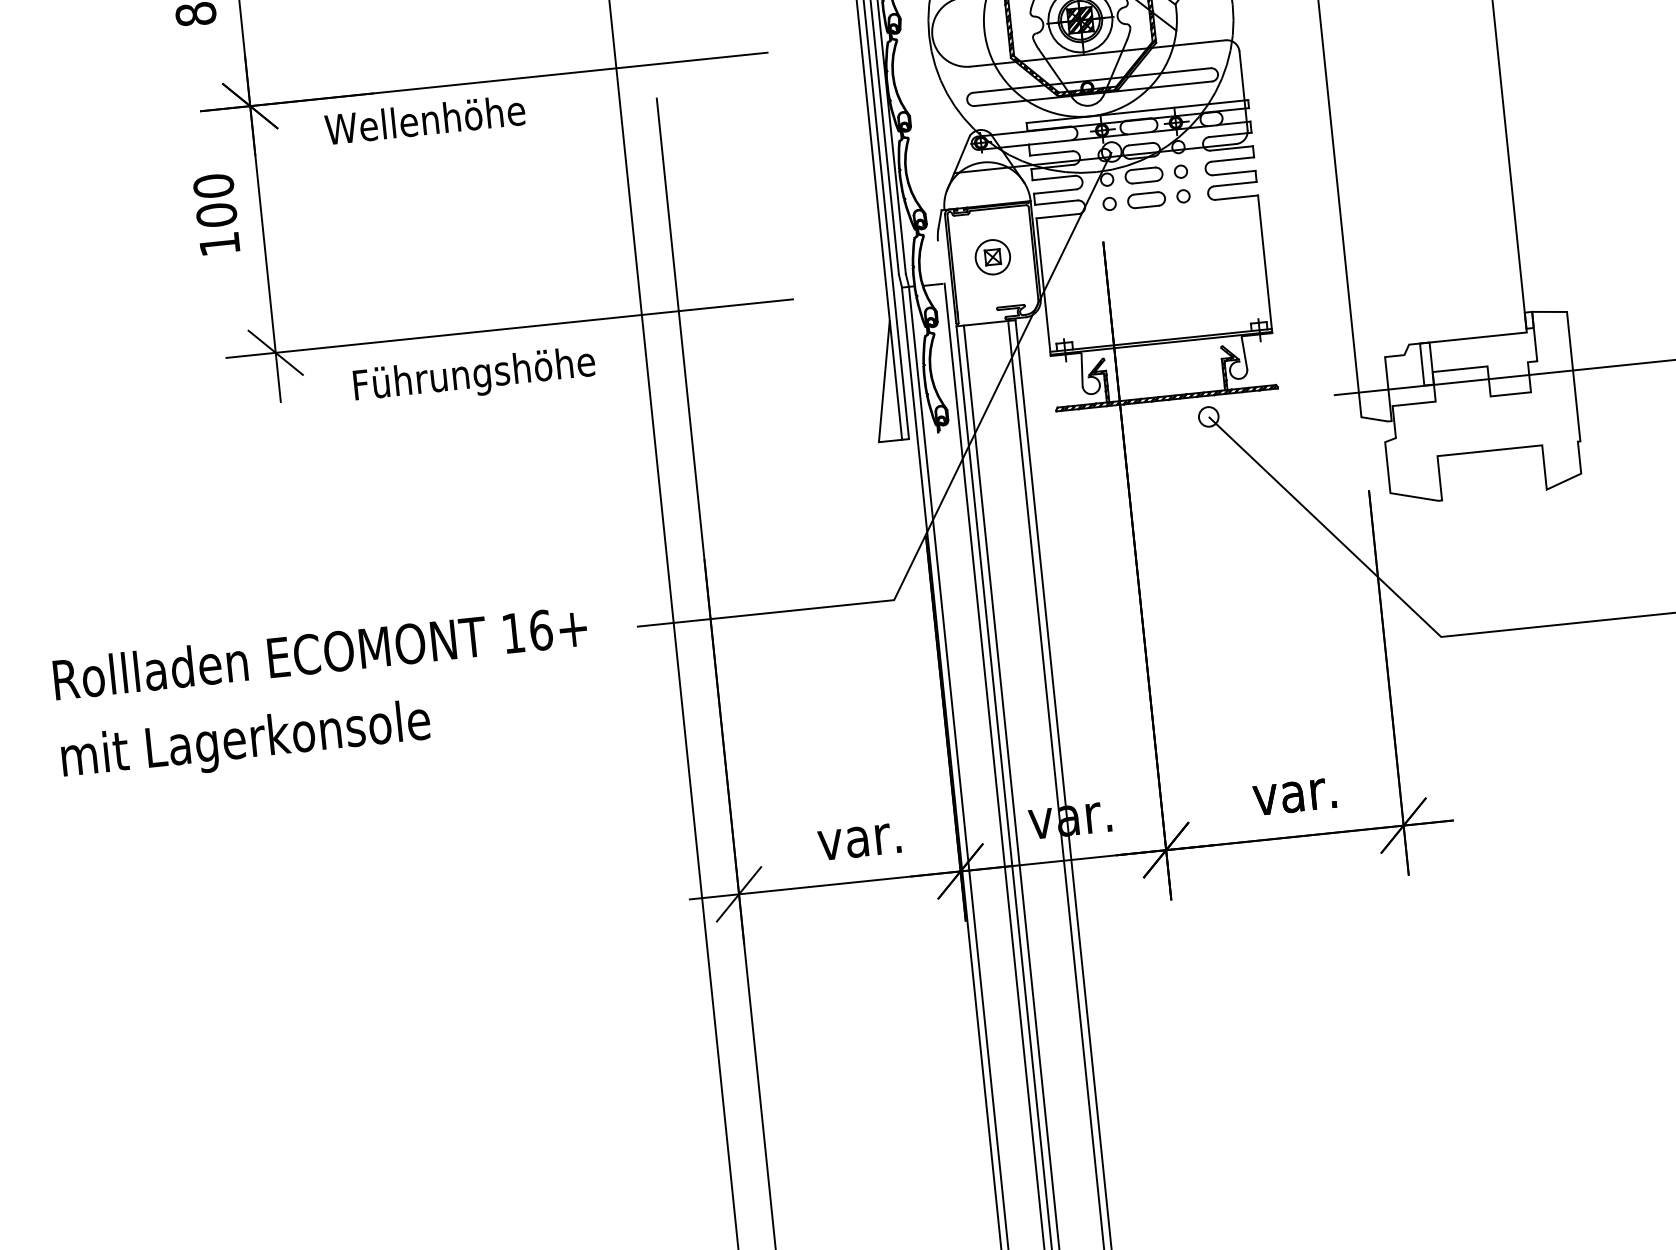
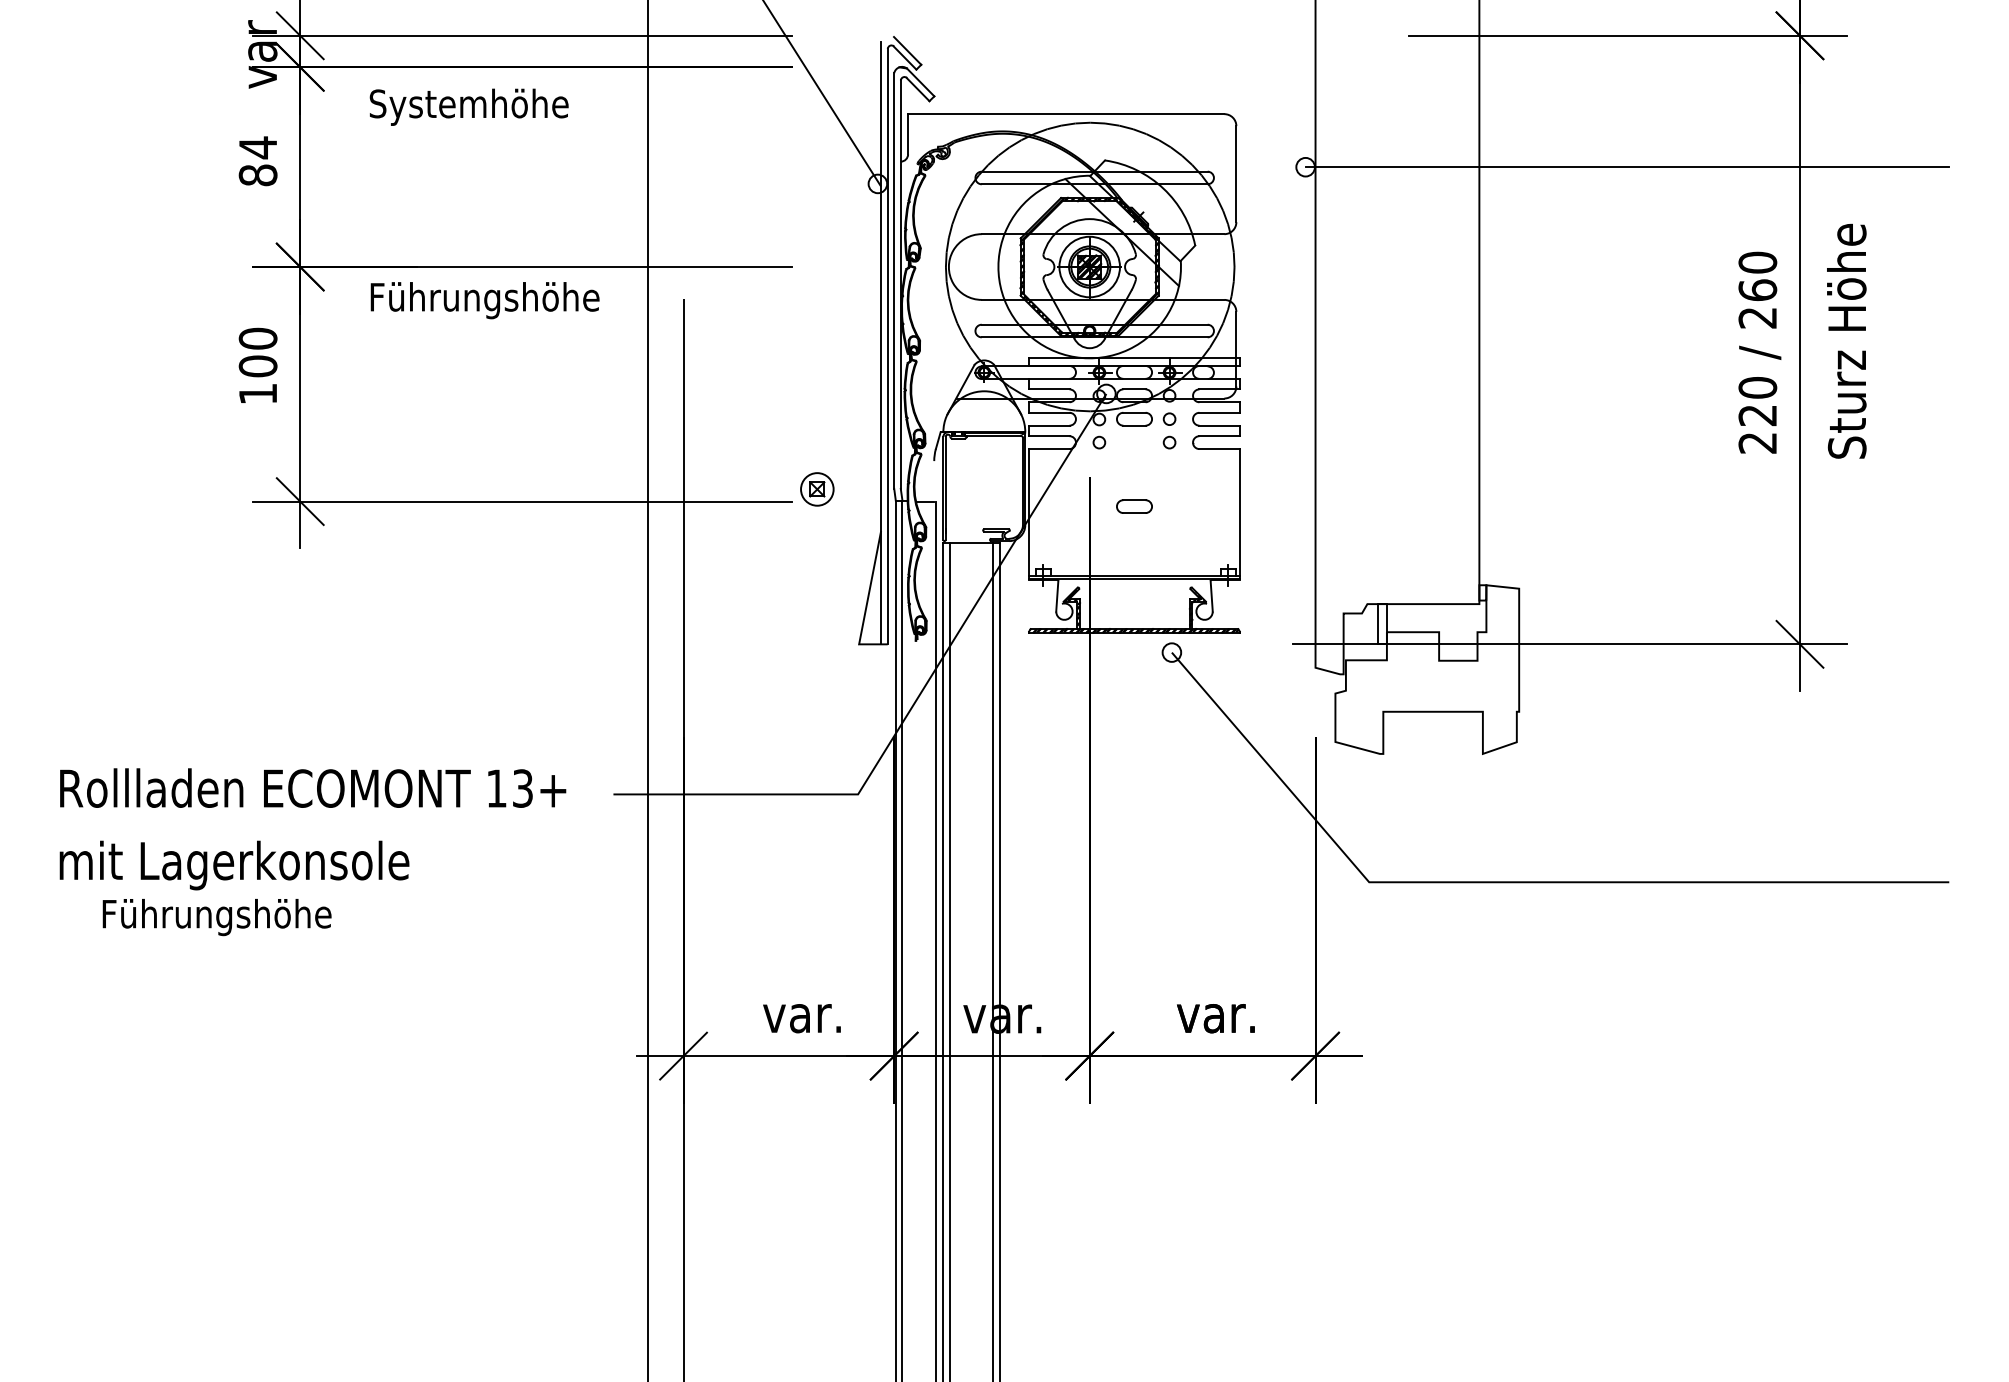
text: (446, 121) -> (483, 300), Wellenhöhe -> Führungshöhe
part: (1146, 200) -> (1134, 506), moved
part: (993, 257) -> (817, 489), moved
text: (474, 376) -> (216, 917), moved
text: (540, 630) -> (522, 788), 16+ -> 13+

